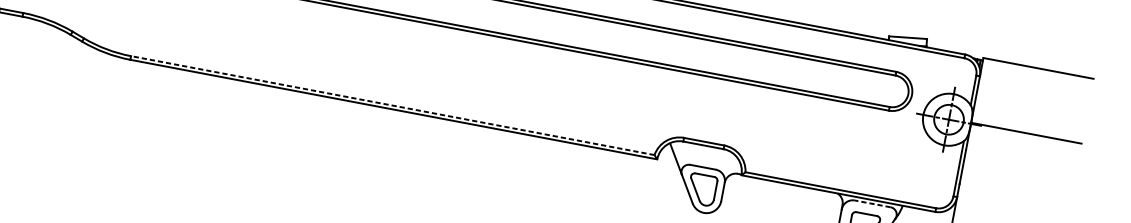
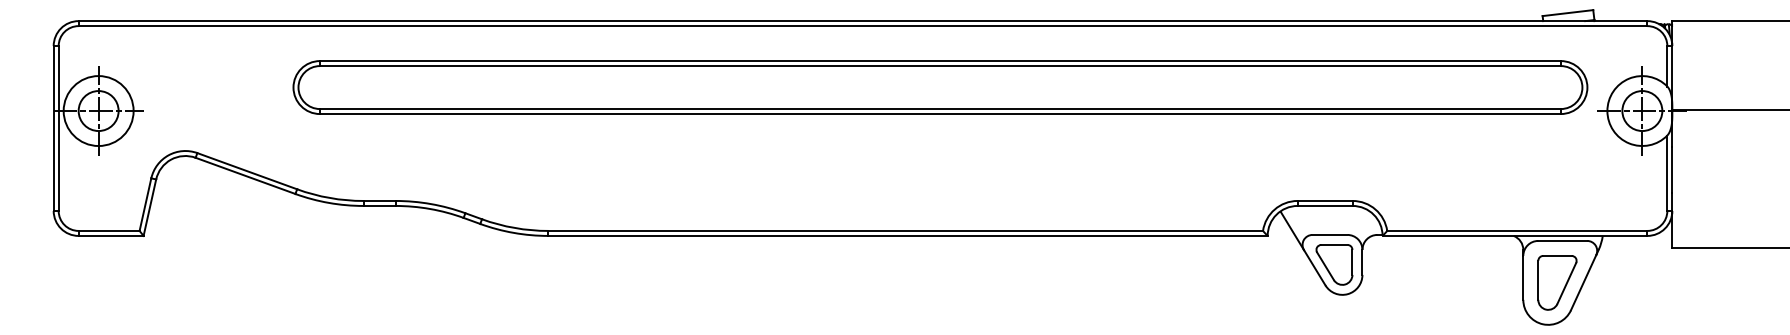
line: (392, 105) -> (905, 230), dashed -> solid
line: (872, 203) -> (1562, 240), dashed -> solid

